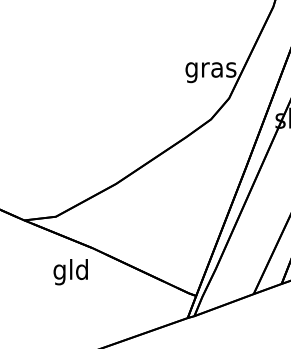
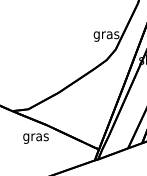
text: (70, 270) -> (35, 136), gld -> gras

